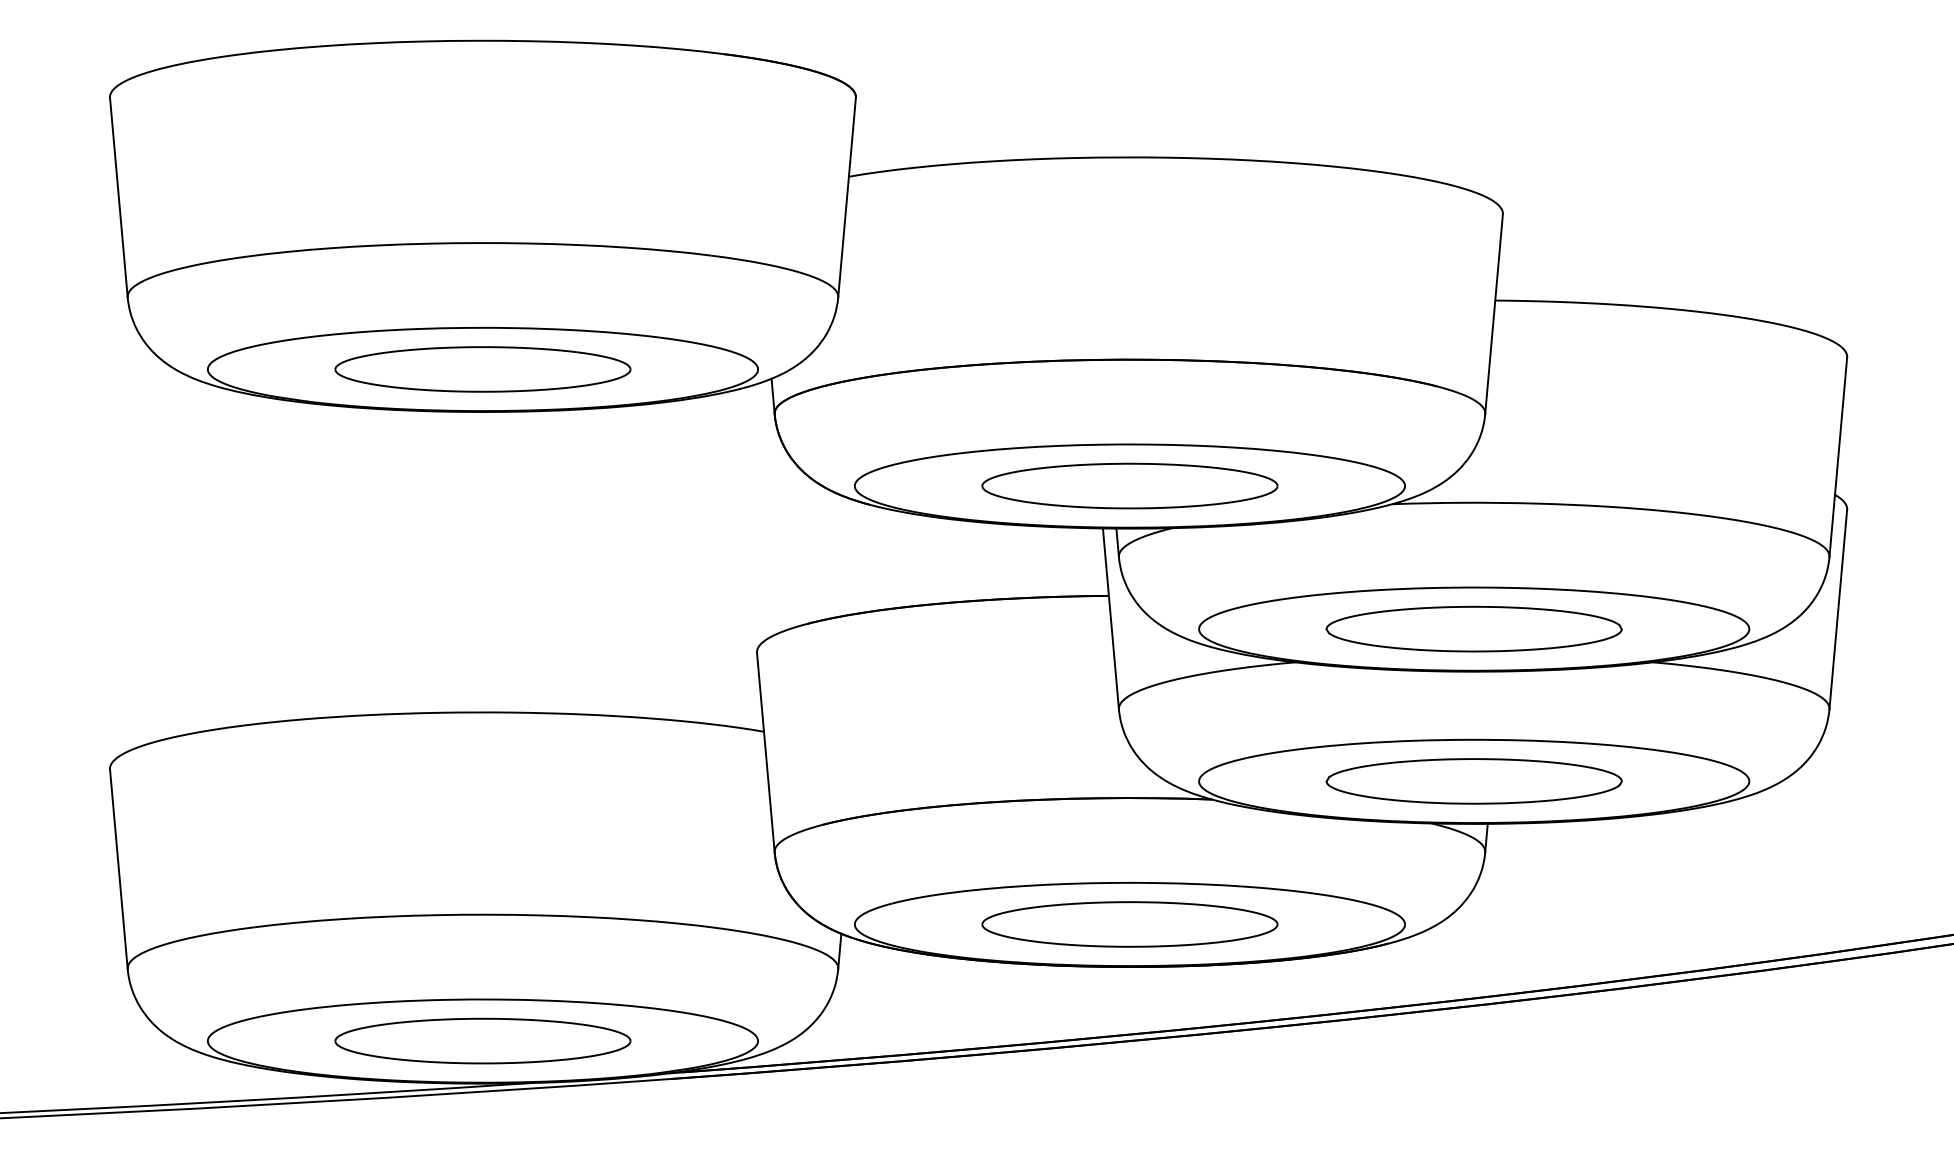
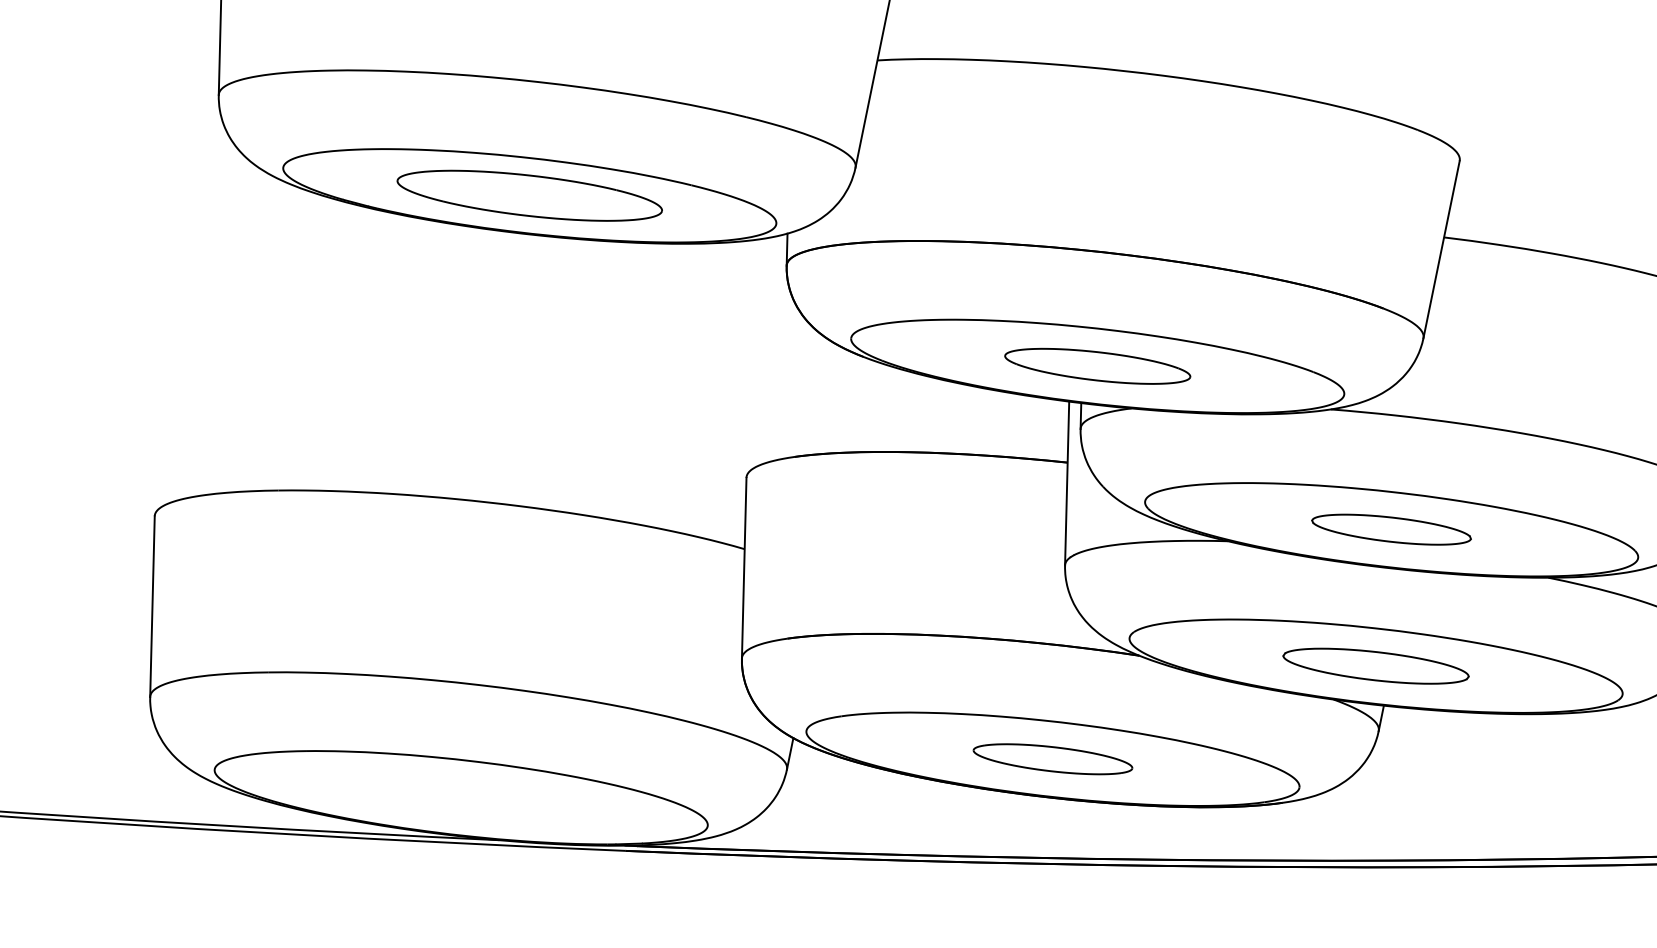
part: (1129, 485) -> (1097, 365), size x0.7
part: (1473, 628) -> (1391, 529), size x0.6
part: (1473, 781) -> (1375, 666), size x0.7
part: (1129, 924) -> (1052, 759), size x0.6
part: (482, 1040) -> (460, 797), removed

